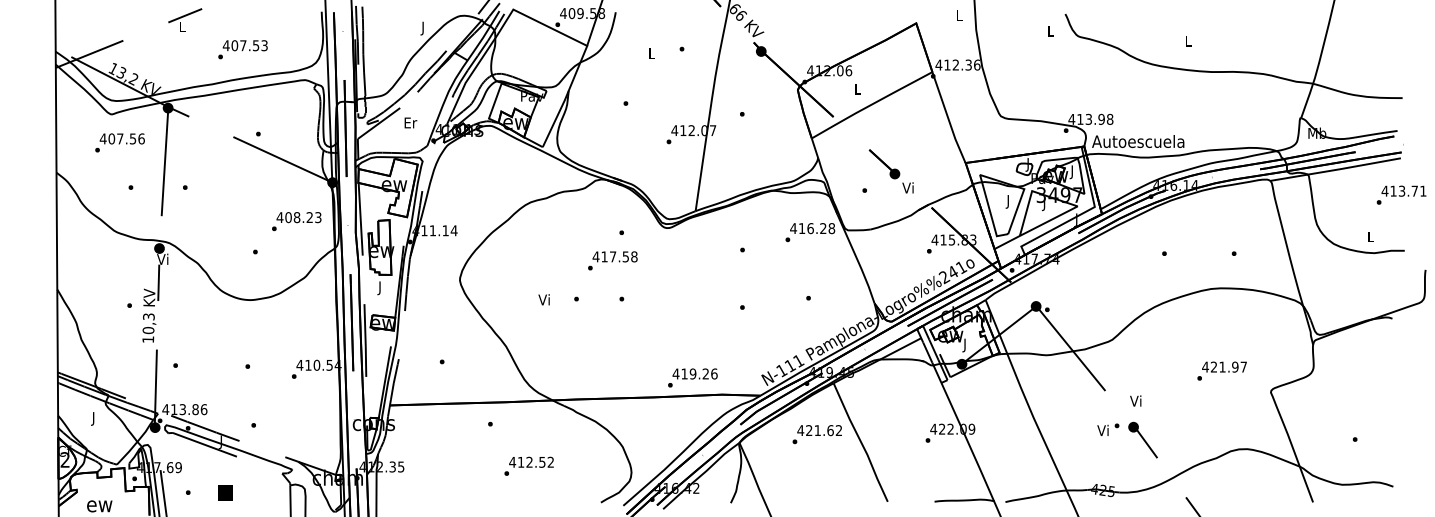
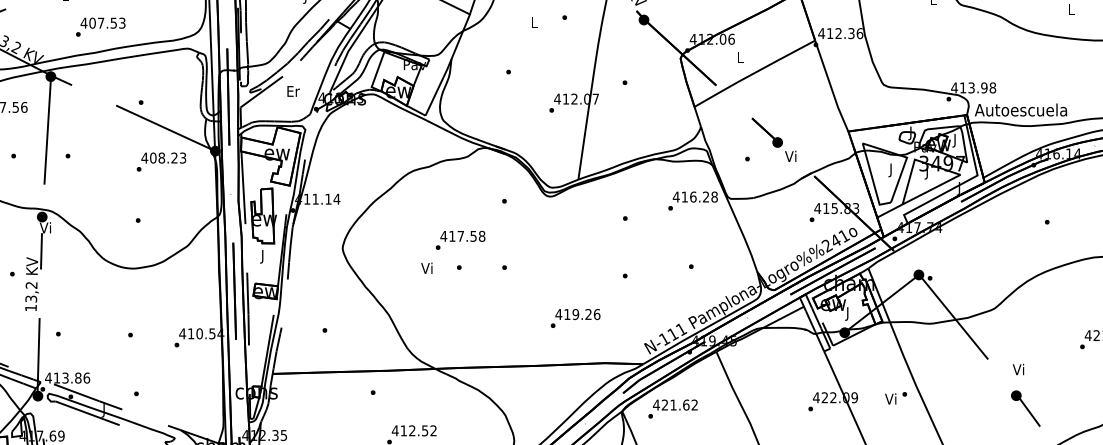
text: (242, 49) -> (100, 27), moved
text: (296, 221) -> (161, 162), moved
text: (612, 260) -> (460, 240), moved
text: (148, 323) -> (31, 292), 10,3 -> 13,2
text: (692, 377) -> (575, 318), moved
text: (1108, 429) -> (896, 398), moved
text: (816, 434) -> (672, 409), moved

